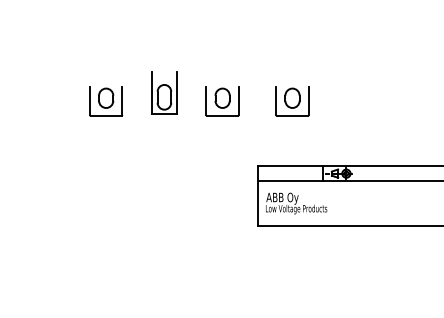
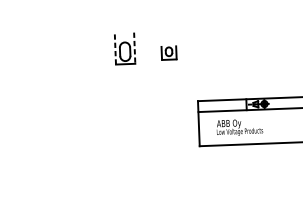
line: (151, 93) -> (115, 49), solid -> dashed
line: (177, 93) -> (134, 48), solid -> dashed
part: (106, 101) -> (81, 56), removed
part: (222, 101) -> (169, 53), size x0.6
part: (292, 101) -> (221, 51), removed
text: (296, 203) -> (239, 127), moved

